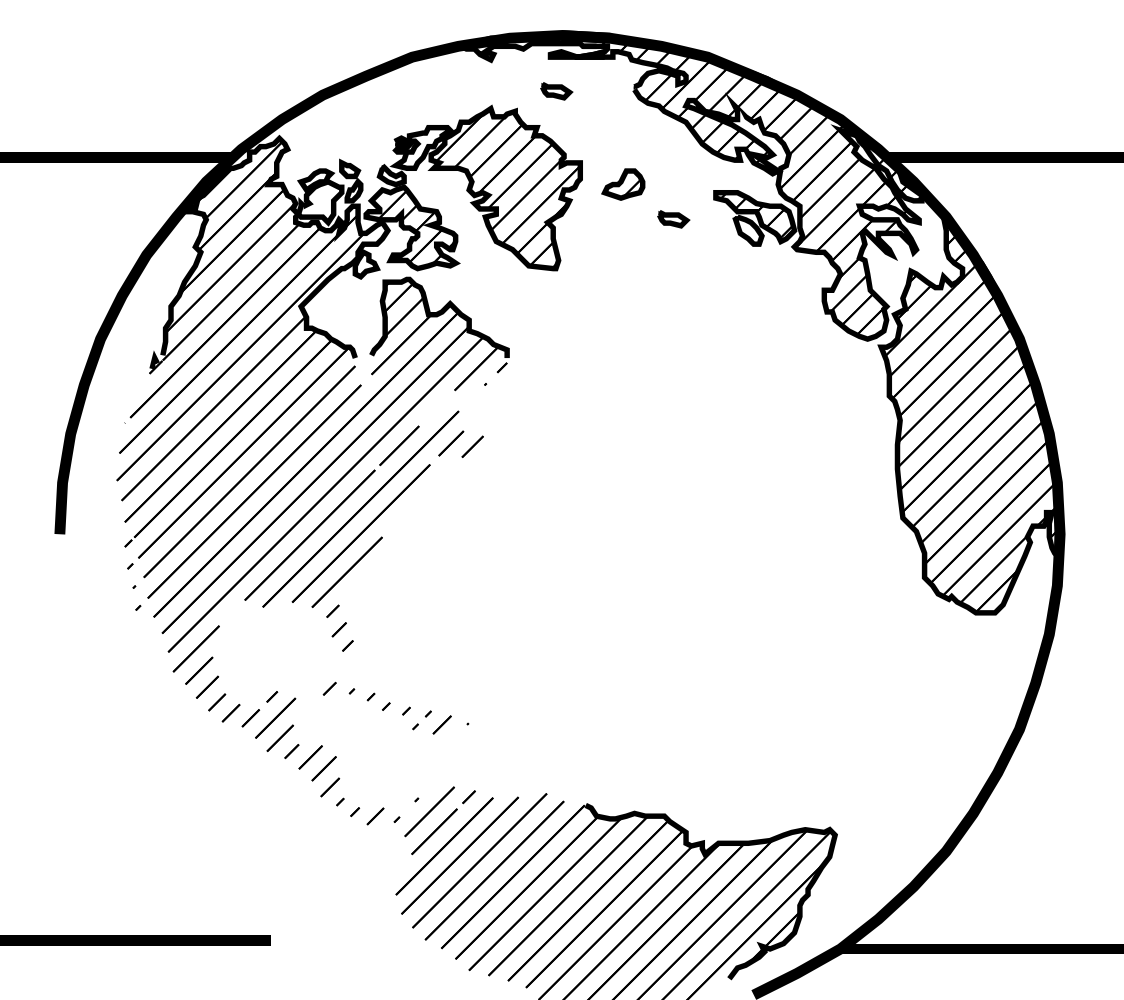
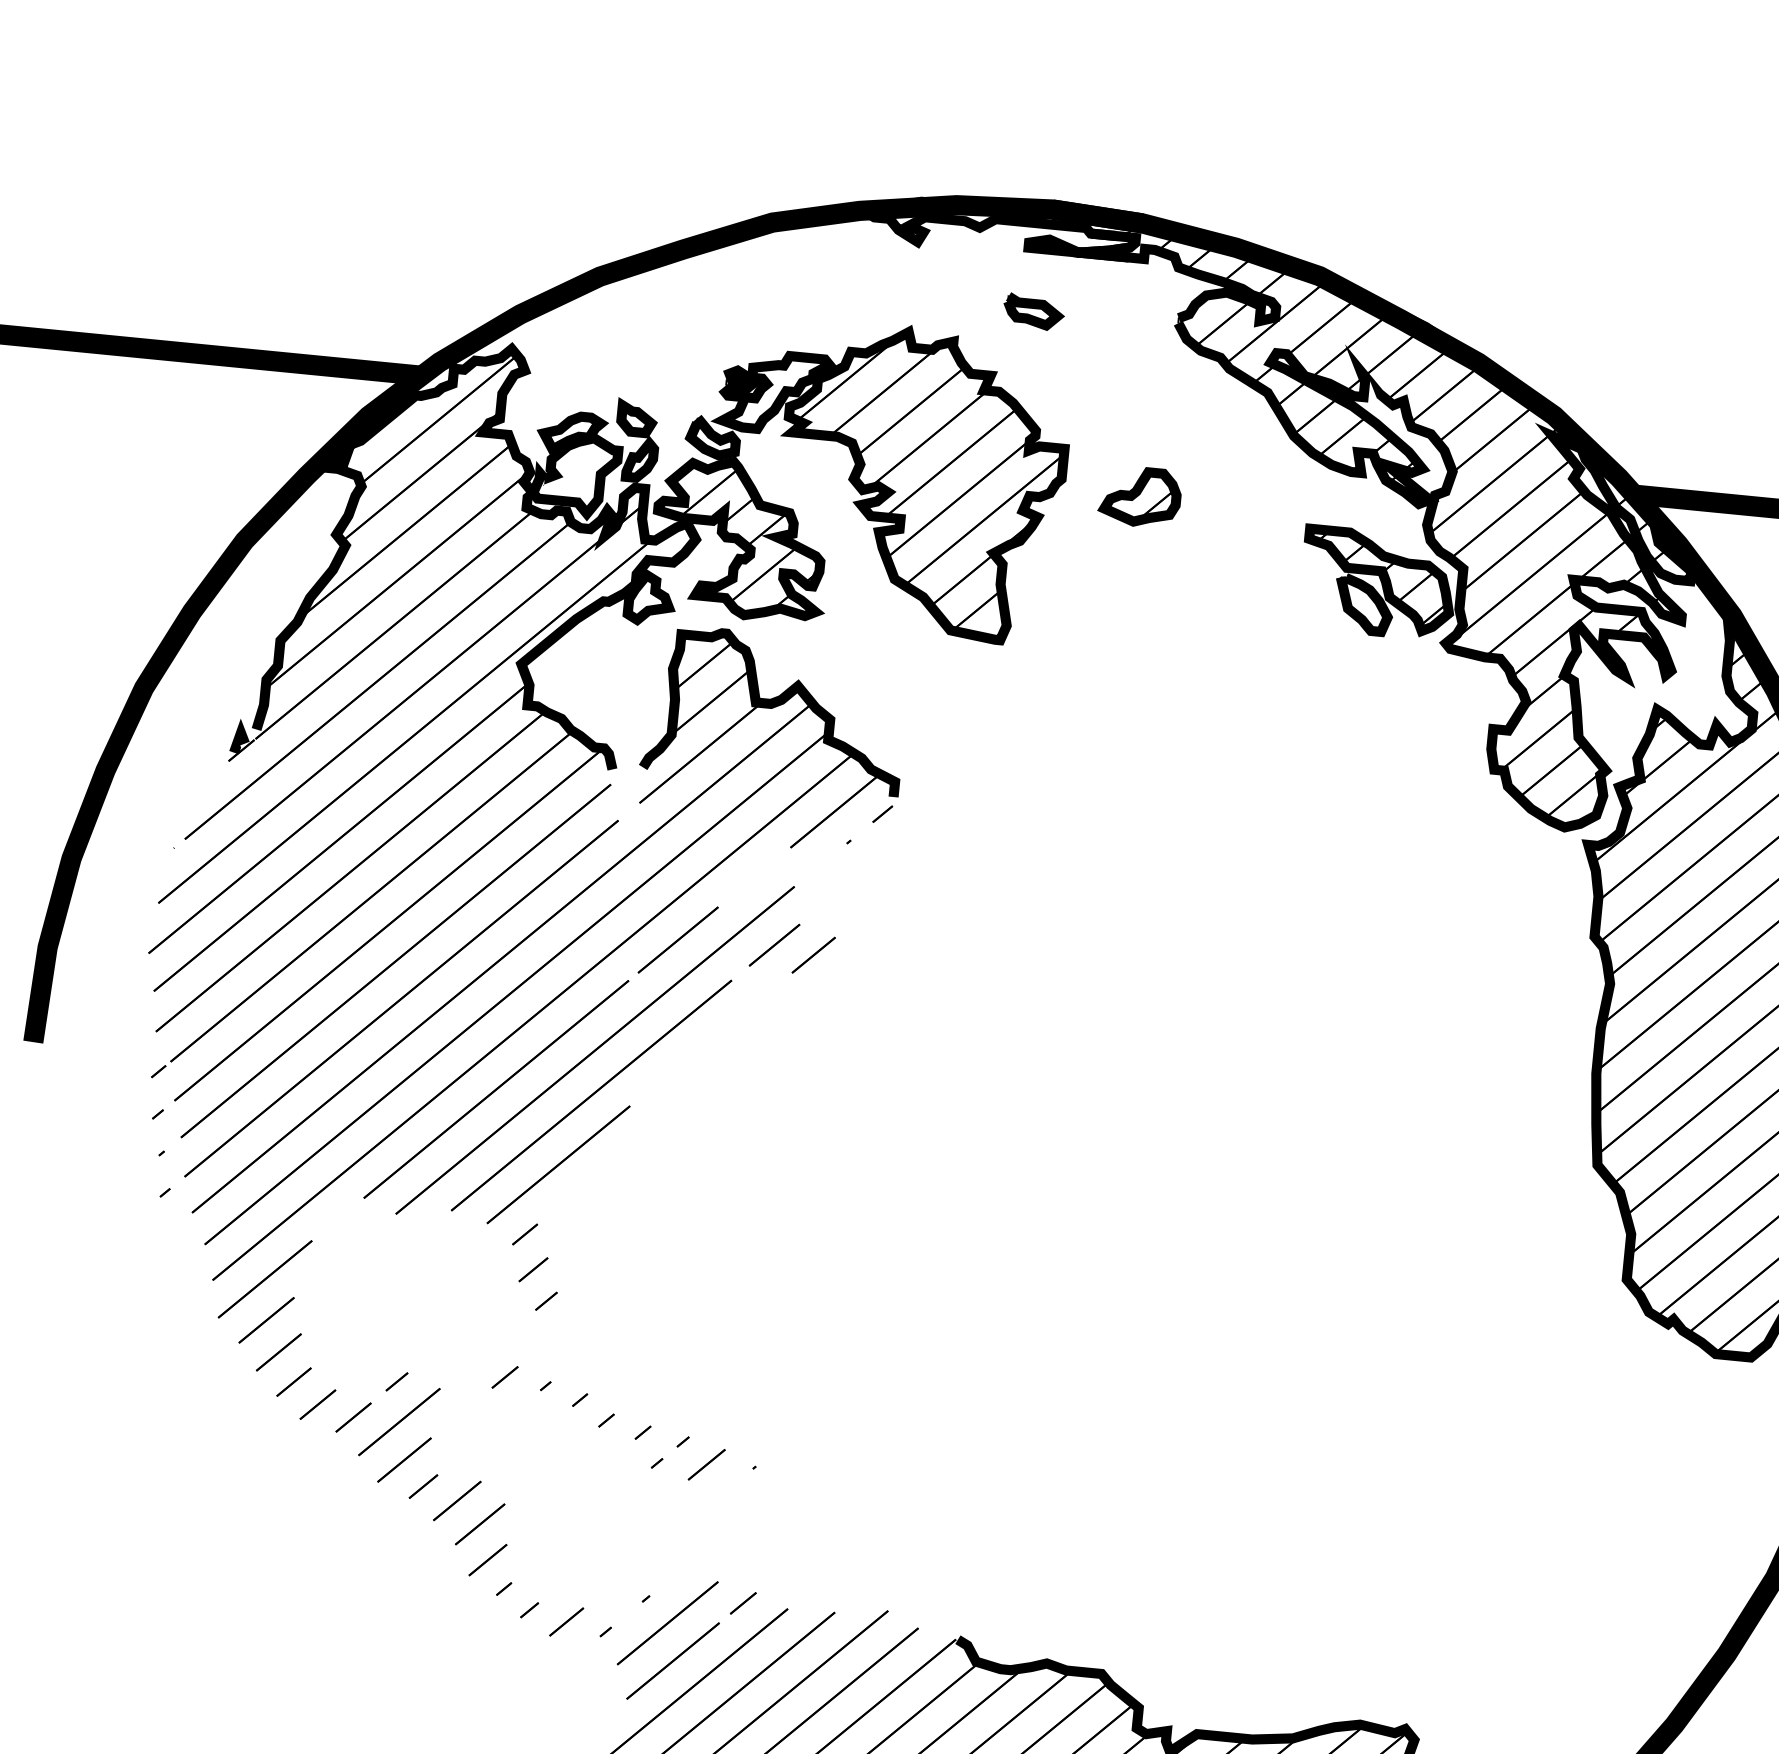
part: (673, 219) -> (1226, 570), removed

